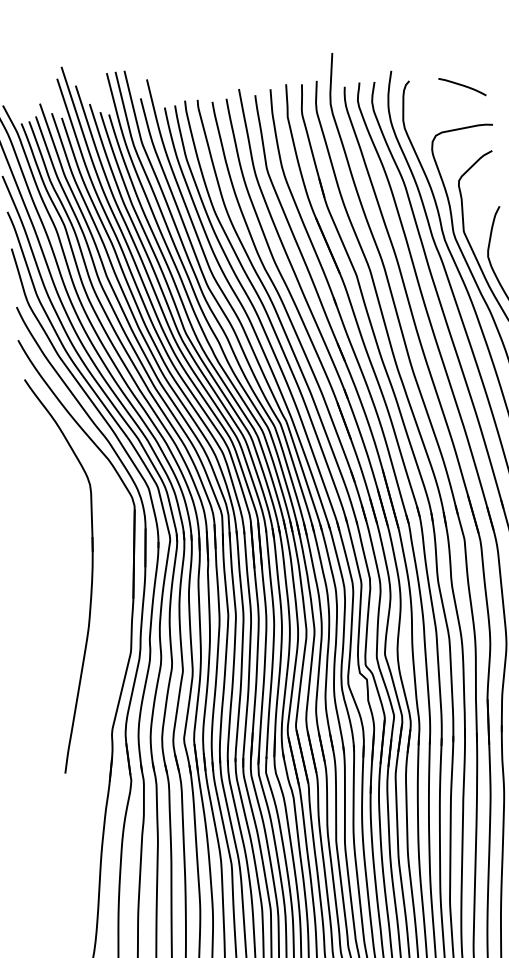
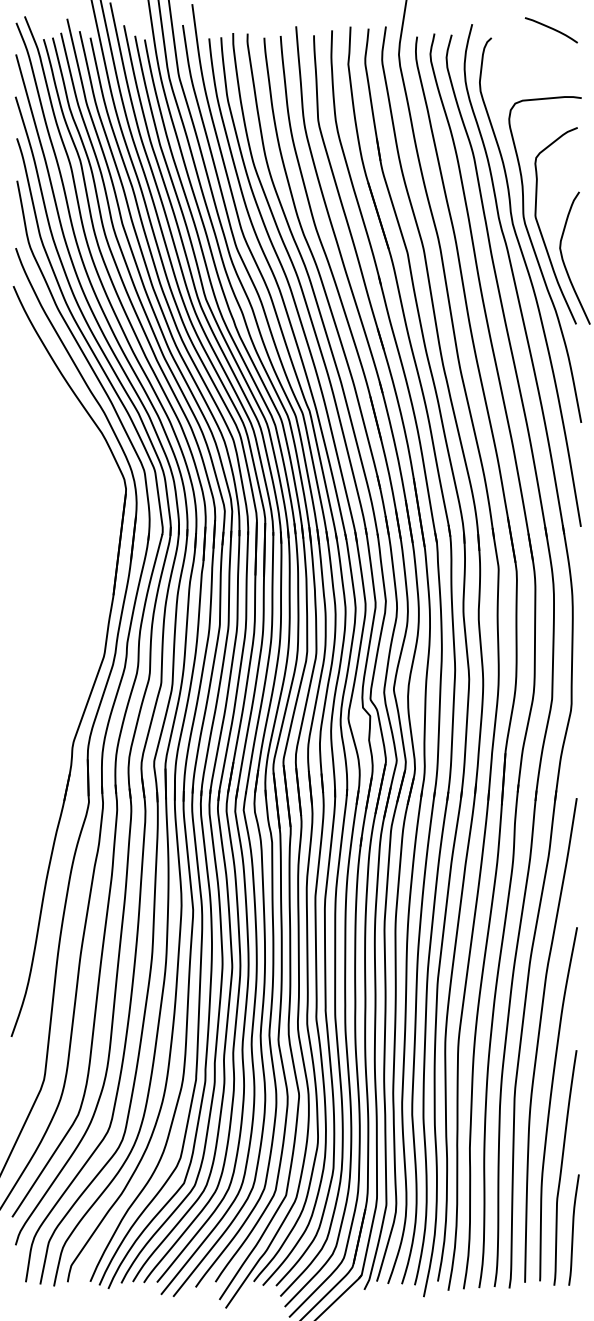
curve: (462, 86) -> (551, 29), moved
part: (91, 573) -> (68, 561), removed

